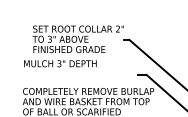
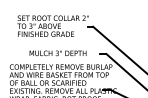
text: (59, 63) -> (57, 53), moved

